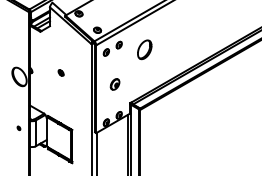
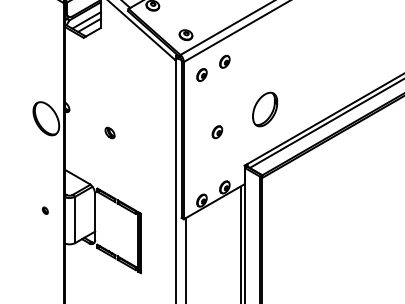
part: (144, 49) -> (264, 108), moved
part: (60, 72) -> (108, 132), moved
part: (114, 84) -> (216, 132), size x0.62

